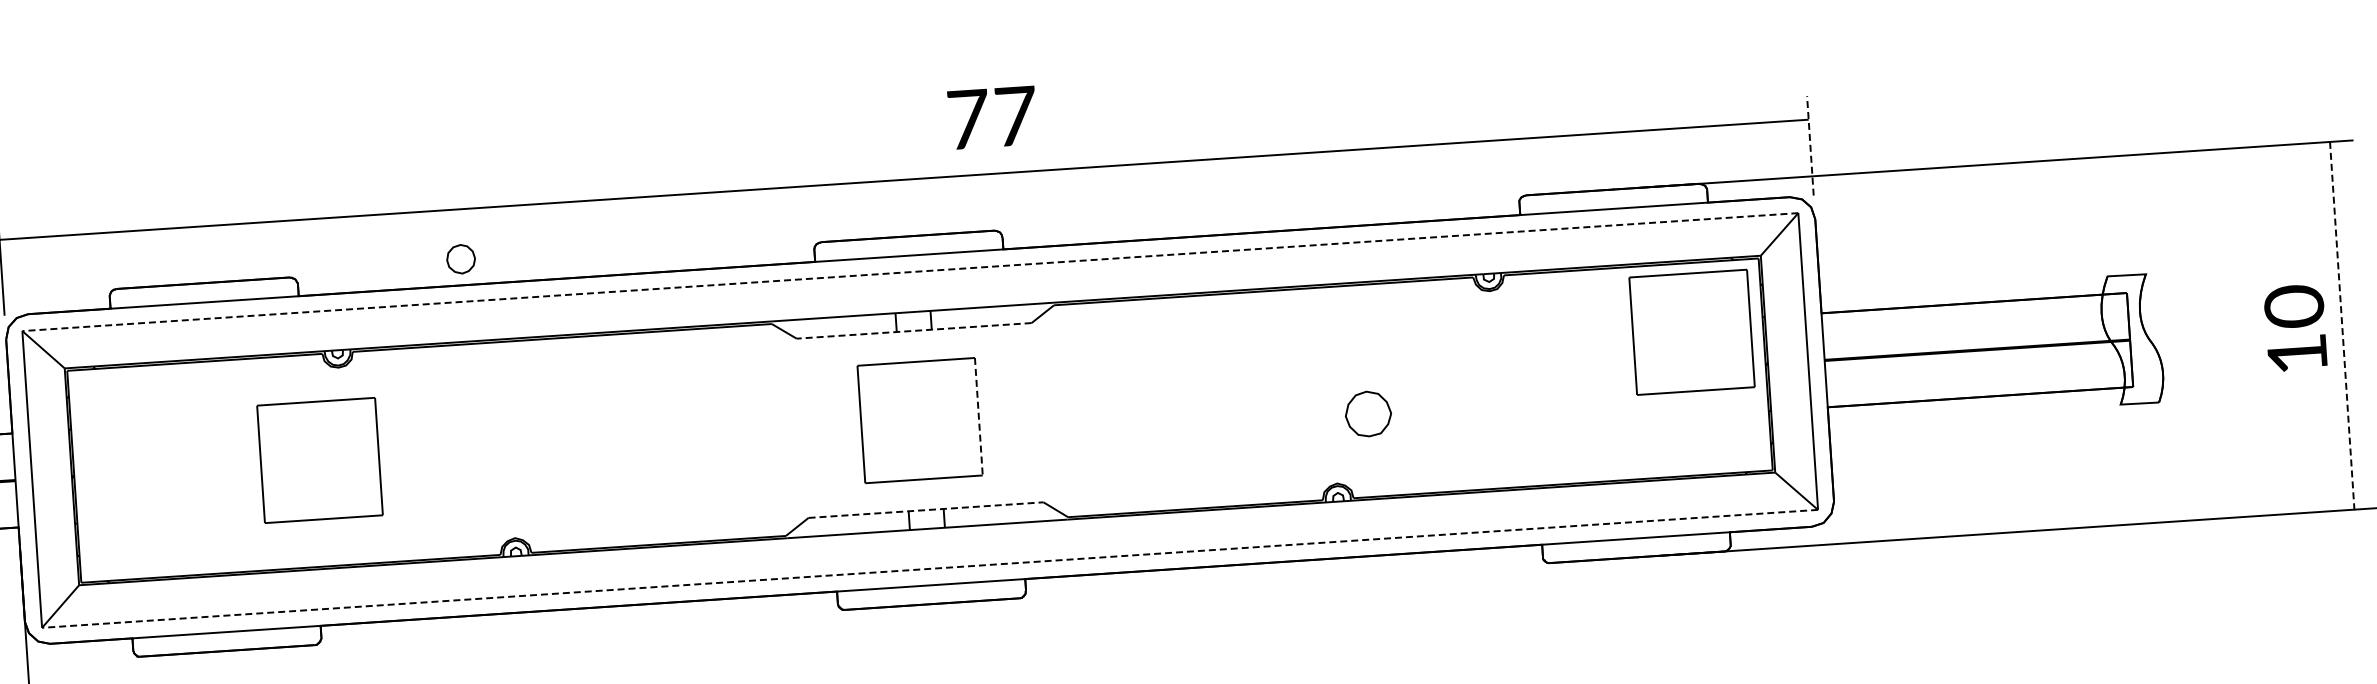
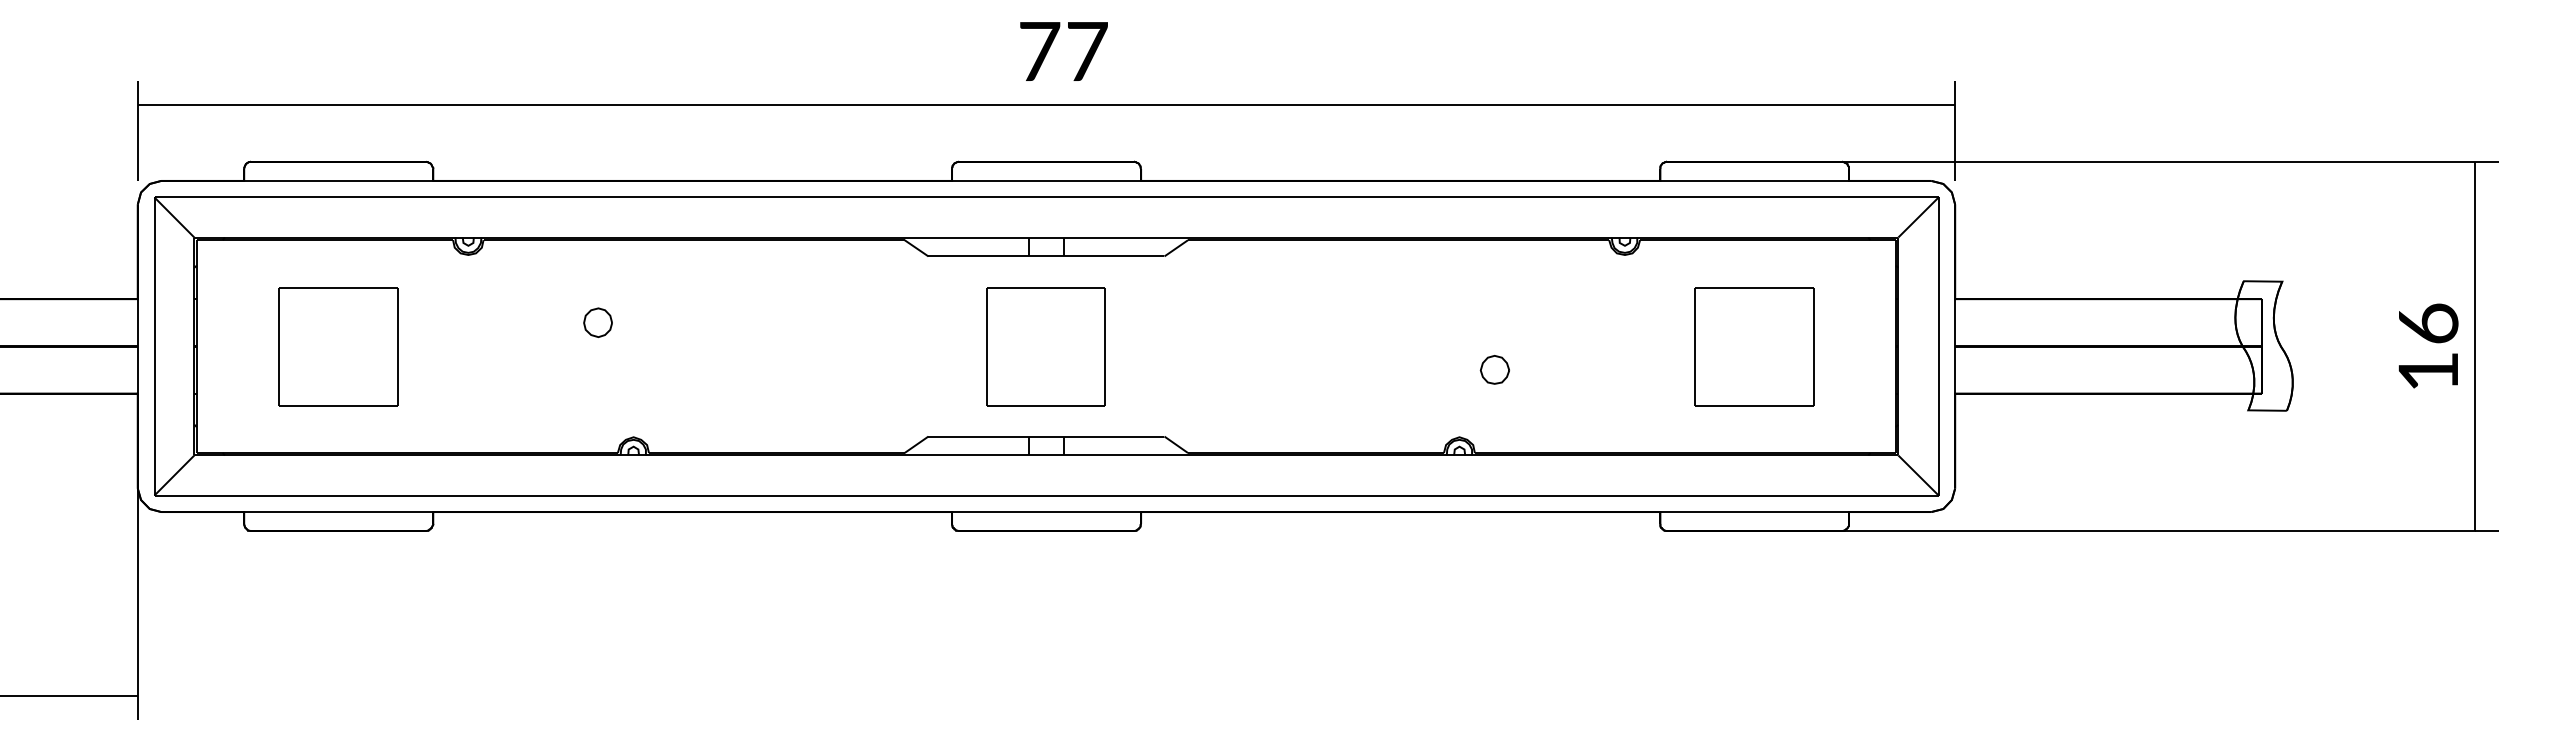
text: (992, 117) -> (1063, 51), moved
line: (1810, 146) -> (1955, 131), dashed -> solid
part: (460, 259) -> (597, 322), moved
line: (910, 272) -> (1046, 197), dashed -> solid
text: (2294, 306) -> (2428, 323), 10 -> 16
line: (2342, 326) -> (2475, 346), dashed -> solid
line: (913, 330) -> (1045, 256), dashed -> solid
part: (1692, 332) -> (1754, 346), moved
part: (1367, 413) -> (1494, 369), size x0.62
line: (978, 417) -> (1105, 347), dashed -> solid
part: (319, 460) -> (338, 346), moved
line: (926, 510) -> (1046, 436), dashed -> solid
line: (929, 568) -> (1046, 495), dashed -> solid

